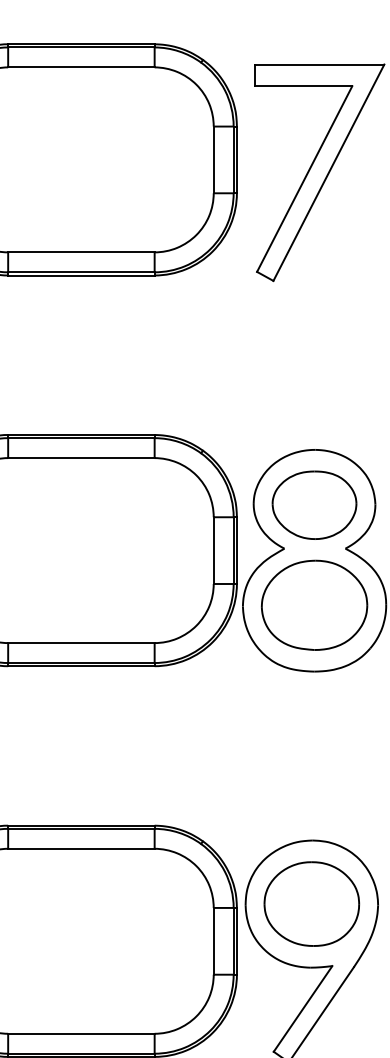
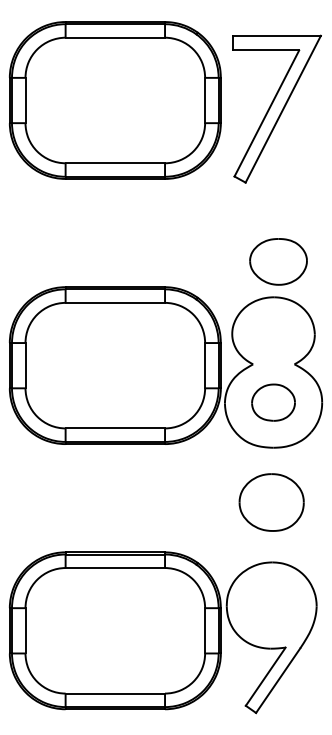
part: (314, 504) -> (278, 261), moved
part: (314, 604) -> (273, 402), size x0.6
part: (311, 904) -> (271, 502), moved

